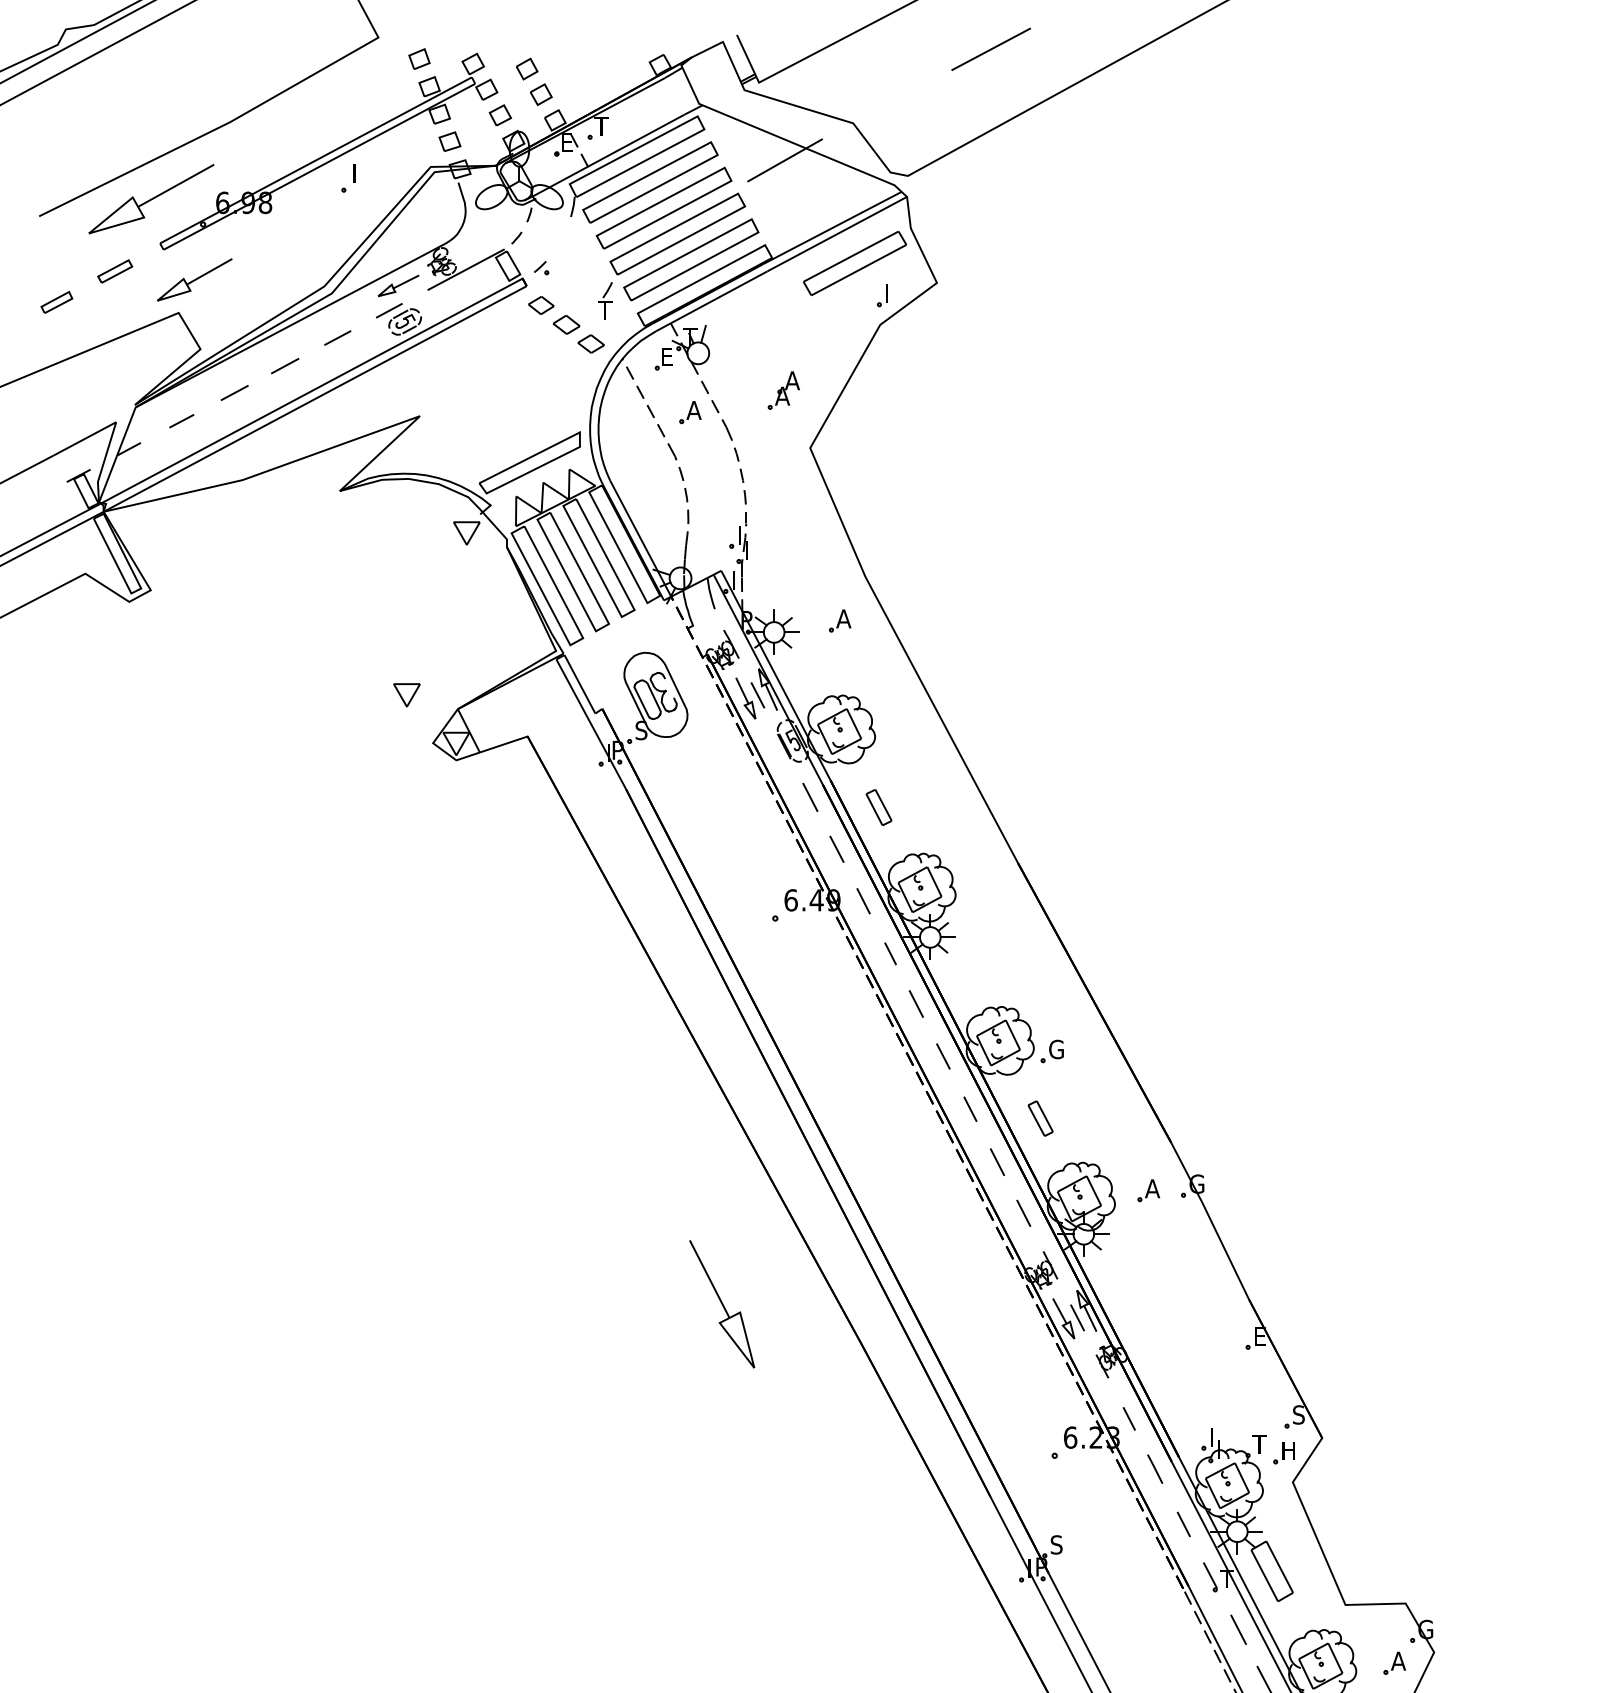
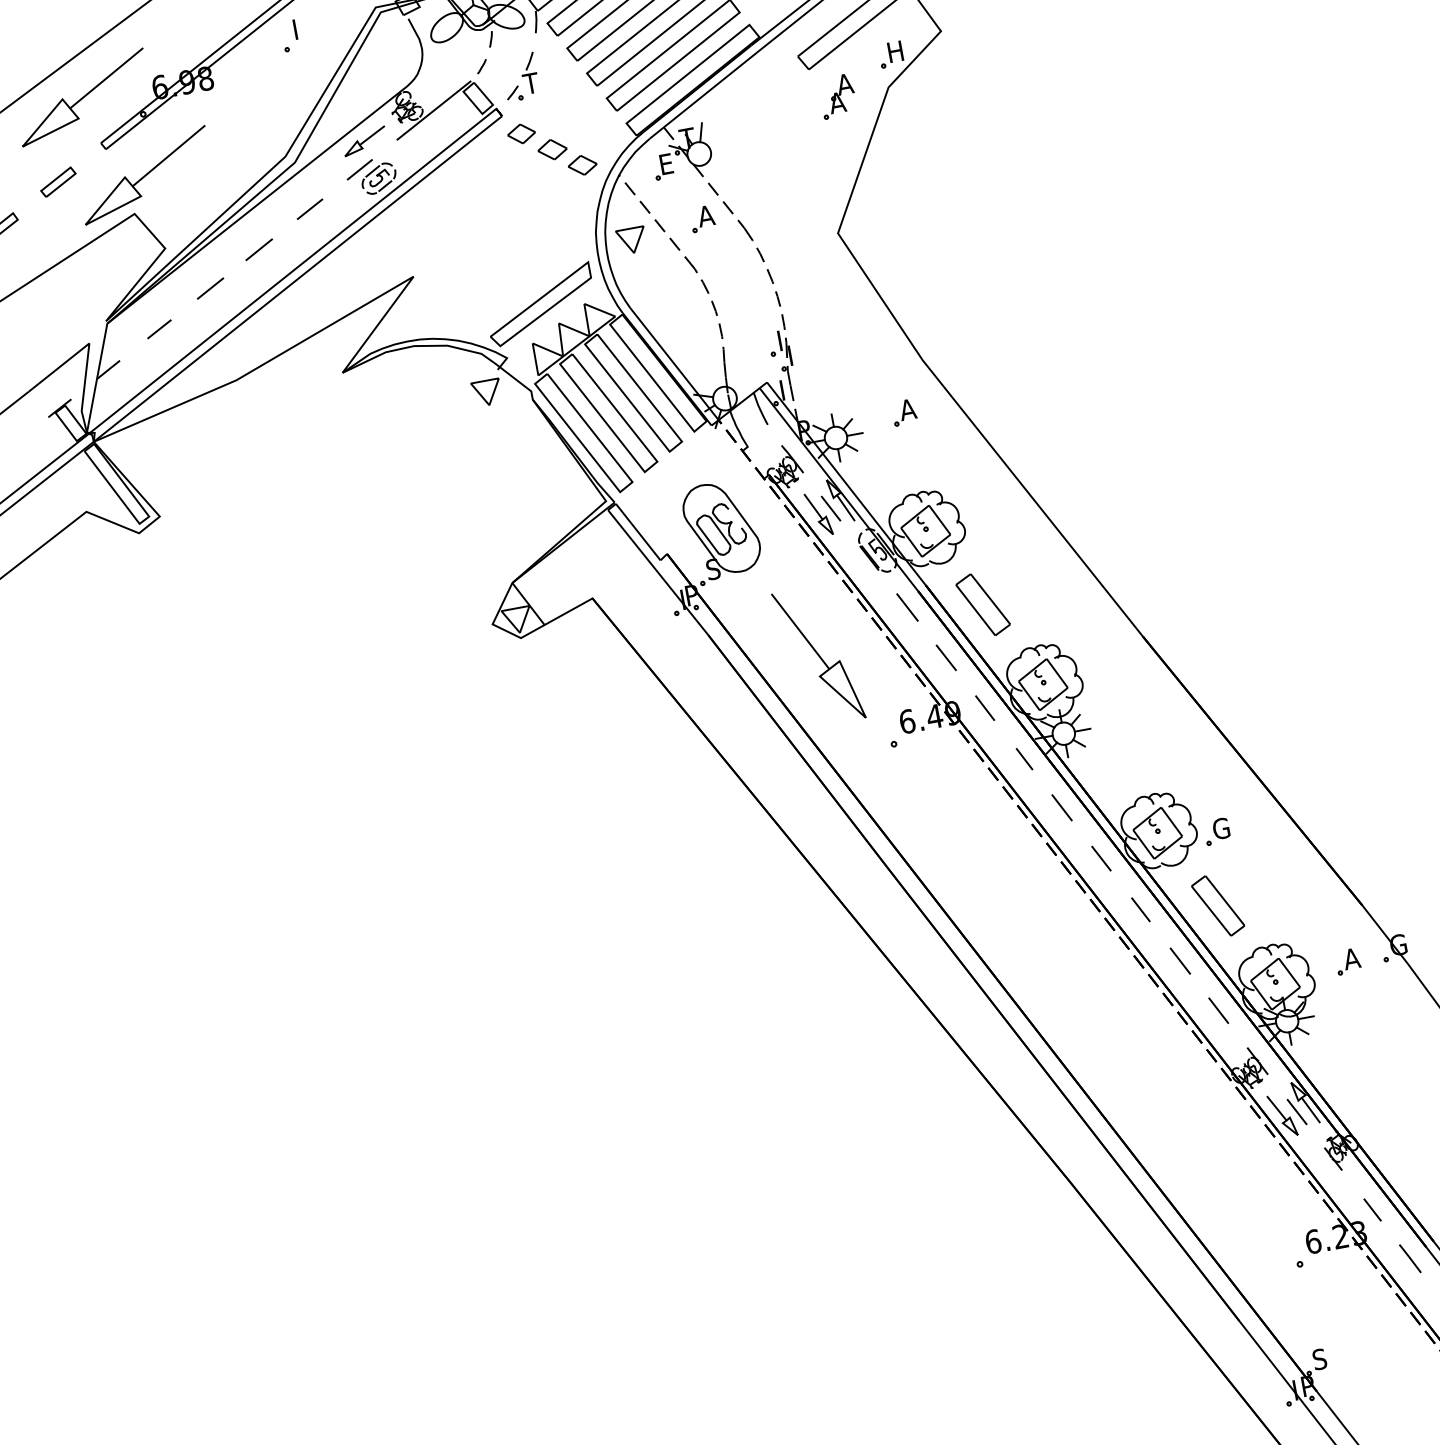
part: (194, 279) -> (144, 174), size x1.67
text: (893, 293) -> (896, 51), I -> H
part: (605, 300) -> (529, 72), moved
part: (783, 390) -> (837, 96), moved
part: (406, 695) -> (631, 241), moved
part: (878, 807) -> (982, 604), size x1.67
part: (1040, 1118) -> (1217, 905), size x1.67
part: (722, 1304) -> (819, 656), moved

